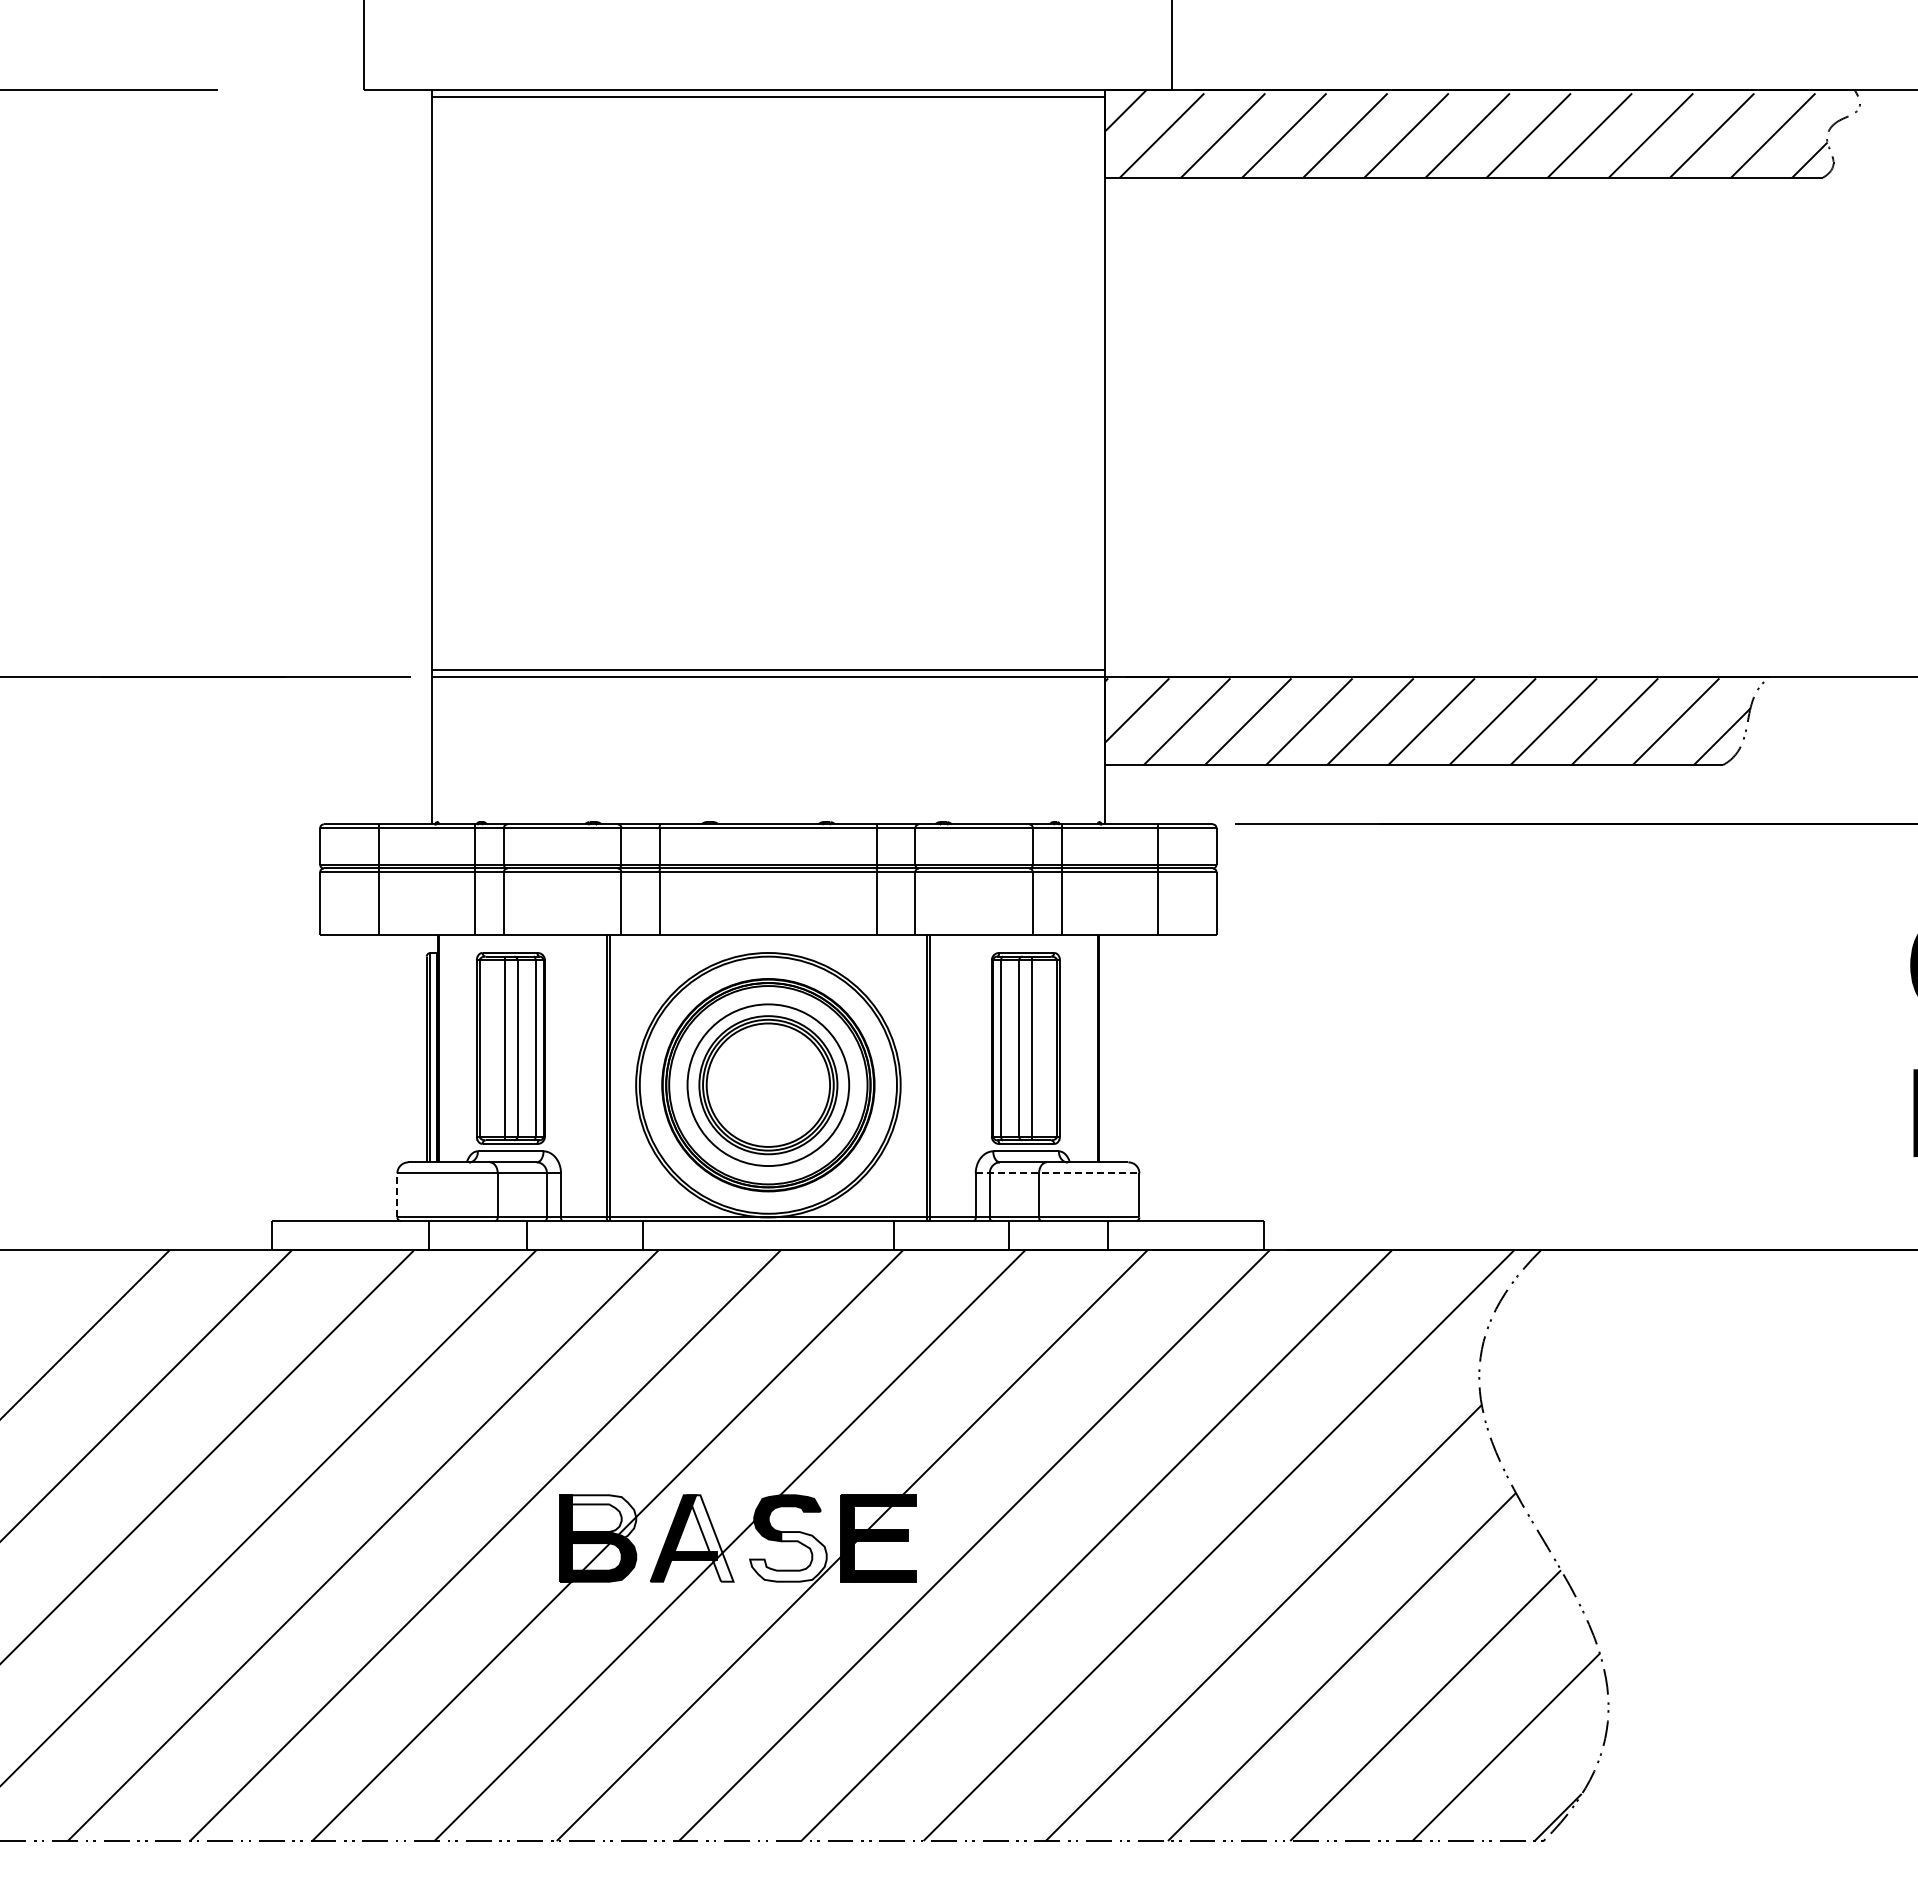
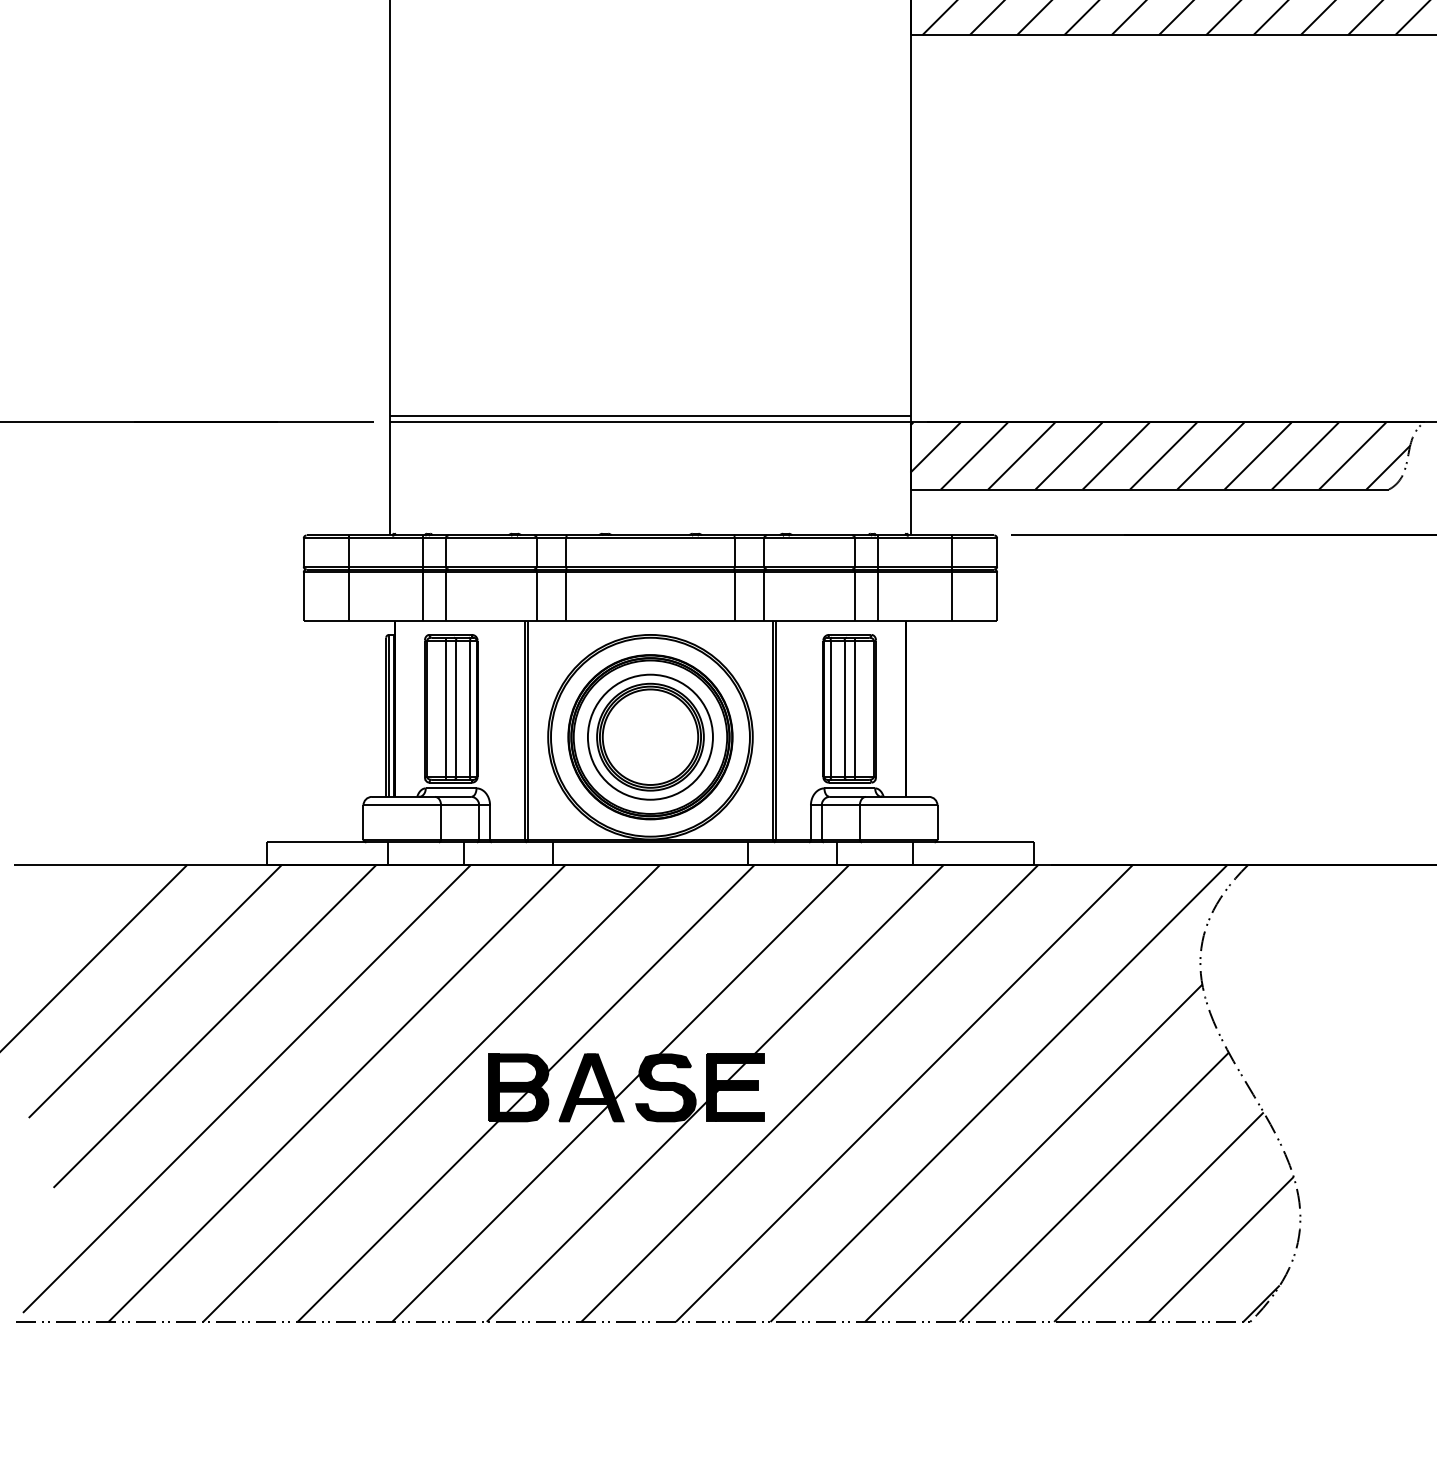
line: (1057, 1173) -> (874, 805), dashed -> solid
line: (397, 1194) -> (363, 821), dashed -> solid
fill: (604, 1519) -> (523, 1073), added
fill: (710, 1538) -> (605, 1087), added
fill: (788, 1556) -> (666, 1101), added

